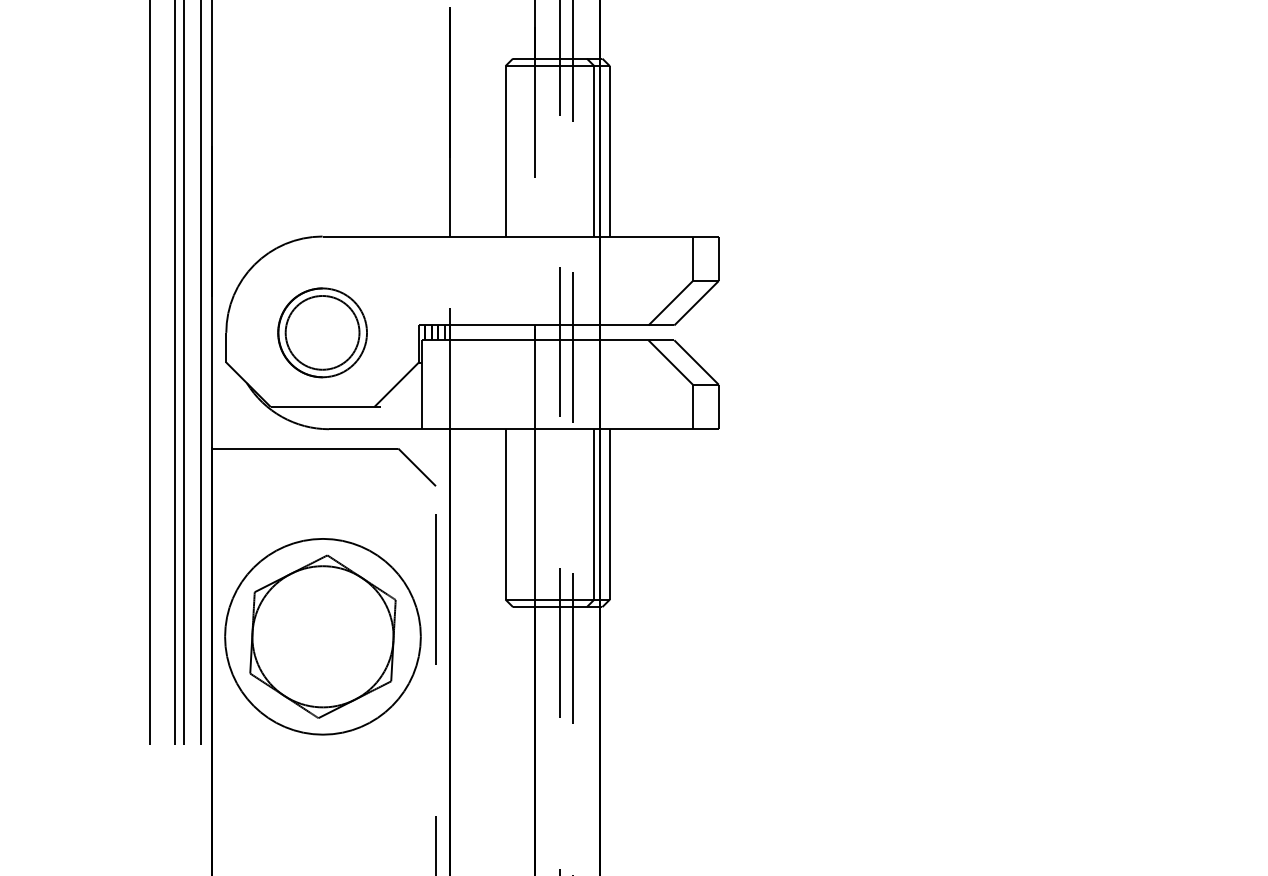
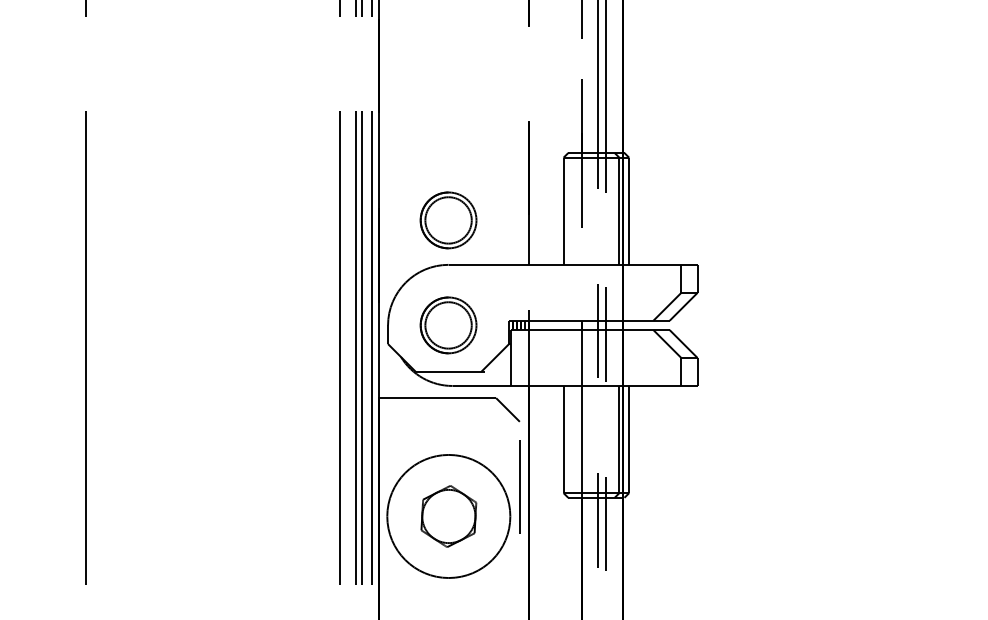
part: (322, 165) -> (448, 220), added
part: (322, 636) -> (448, 516), size x0.6

